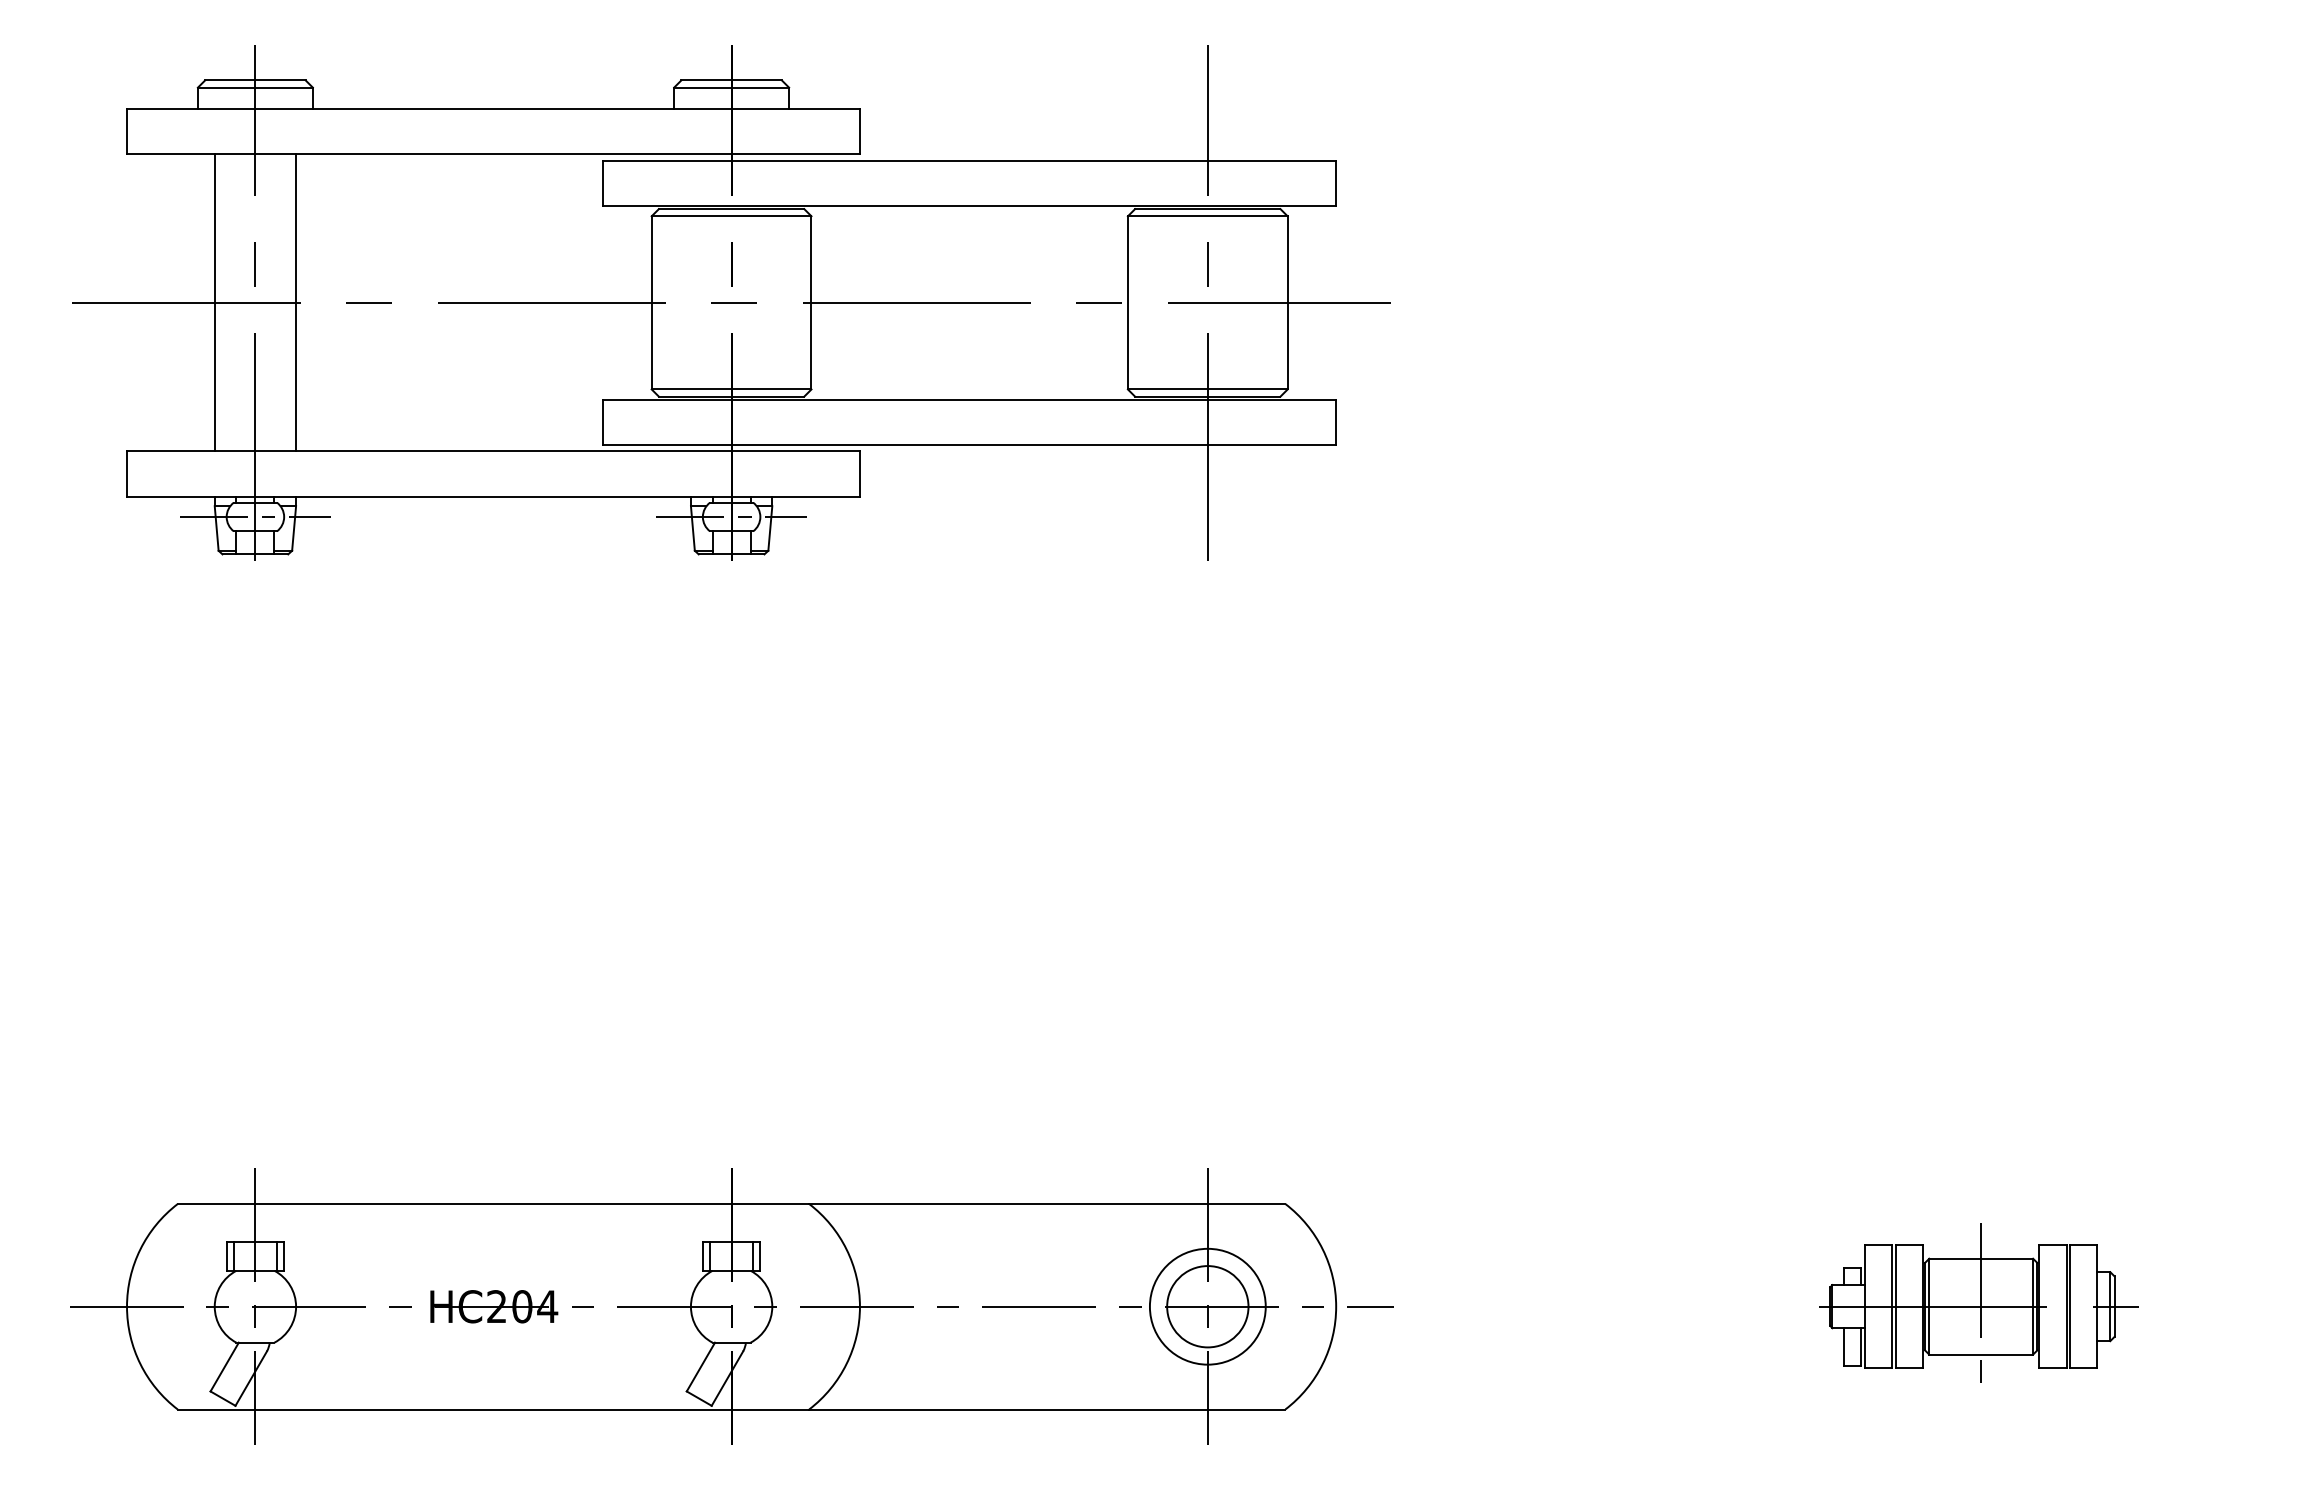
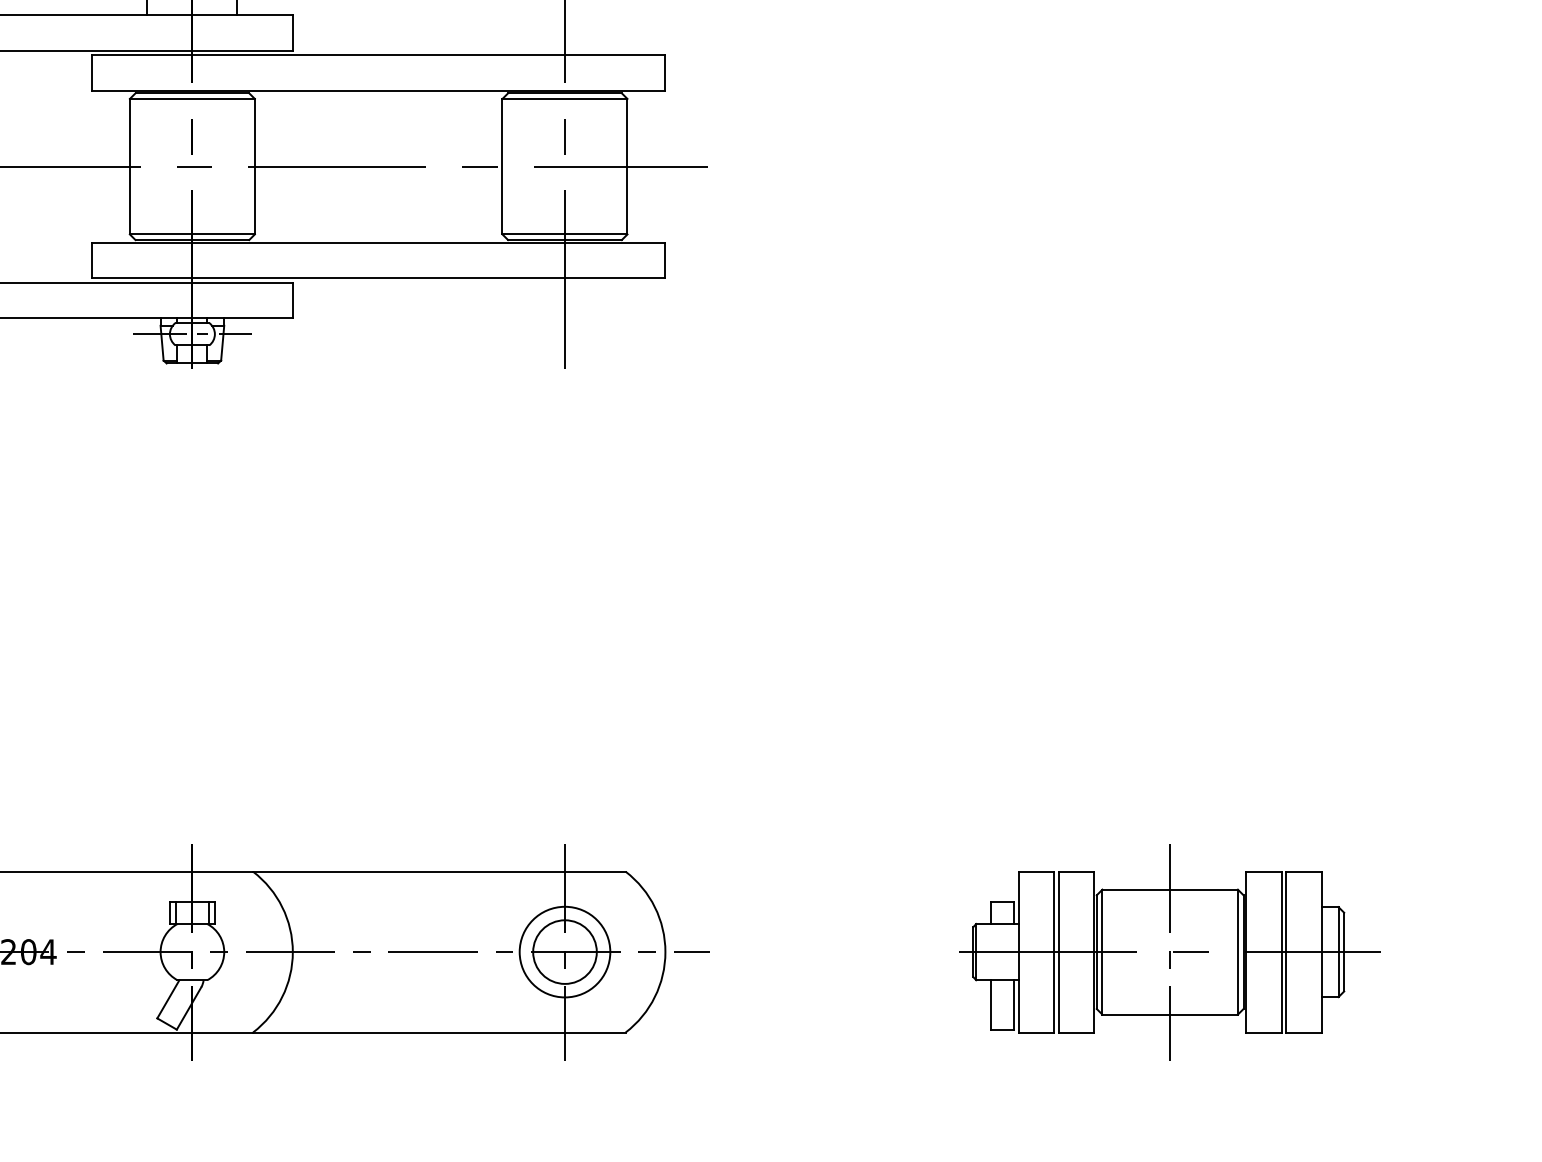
part: (1980, 1306) -> (1169, 951), size x1.67

